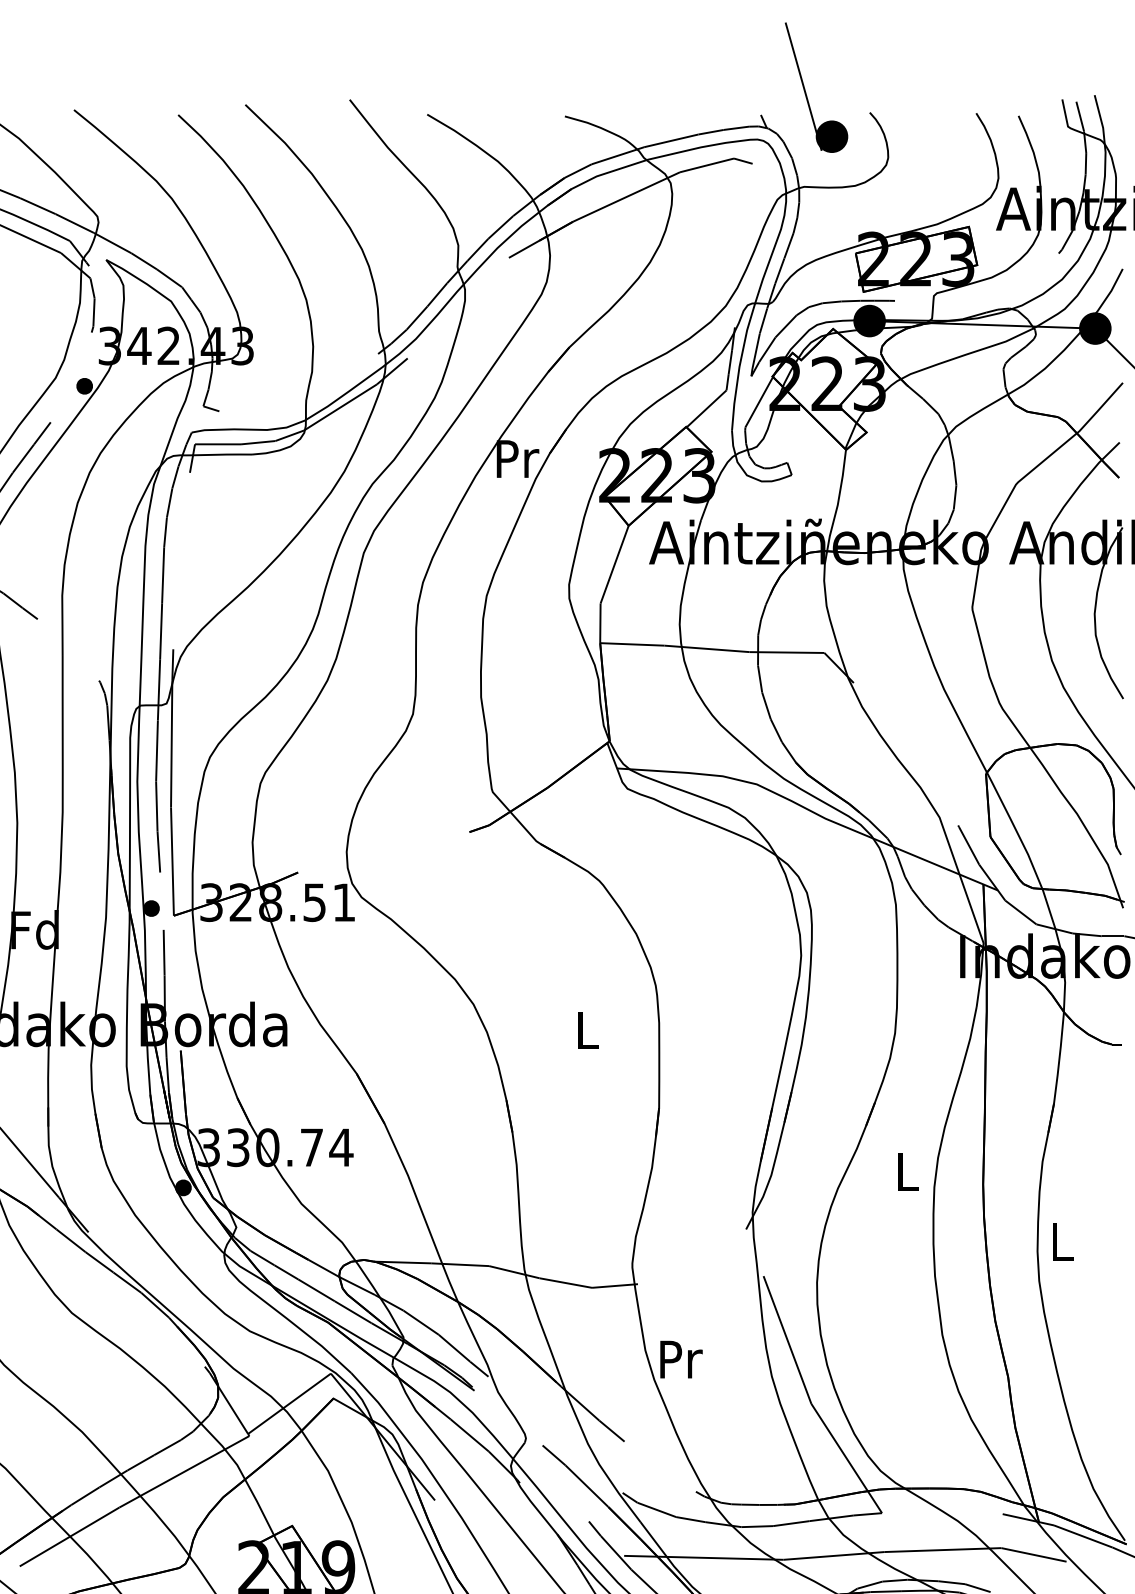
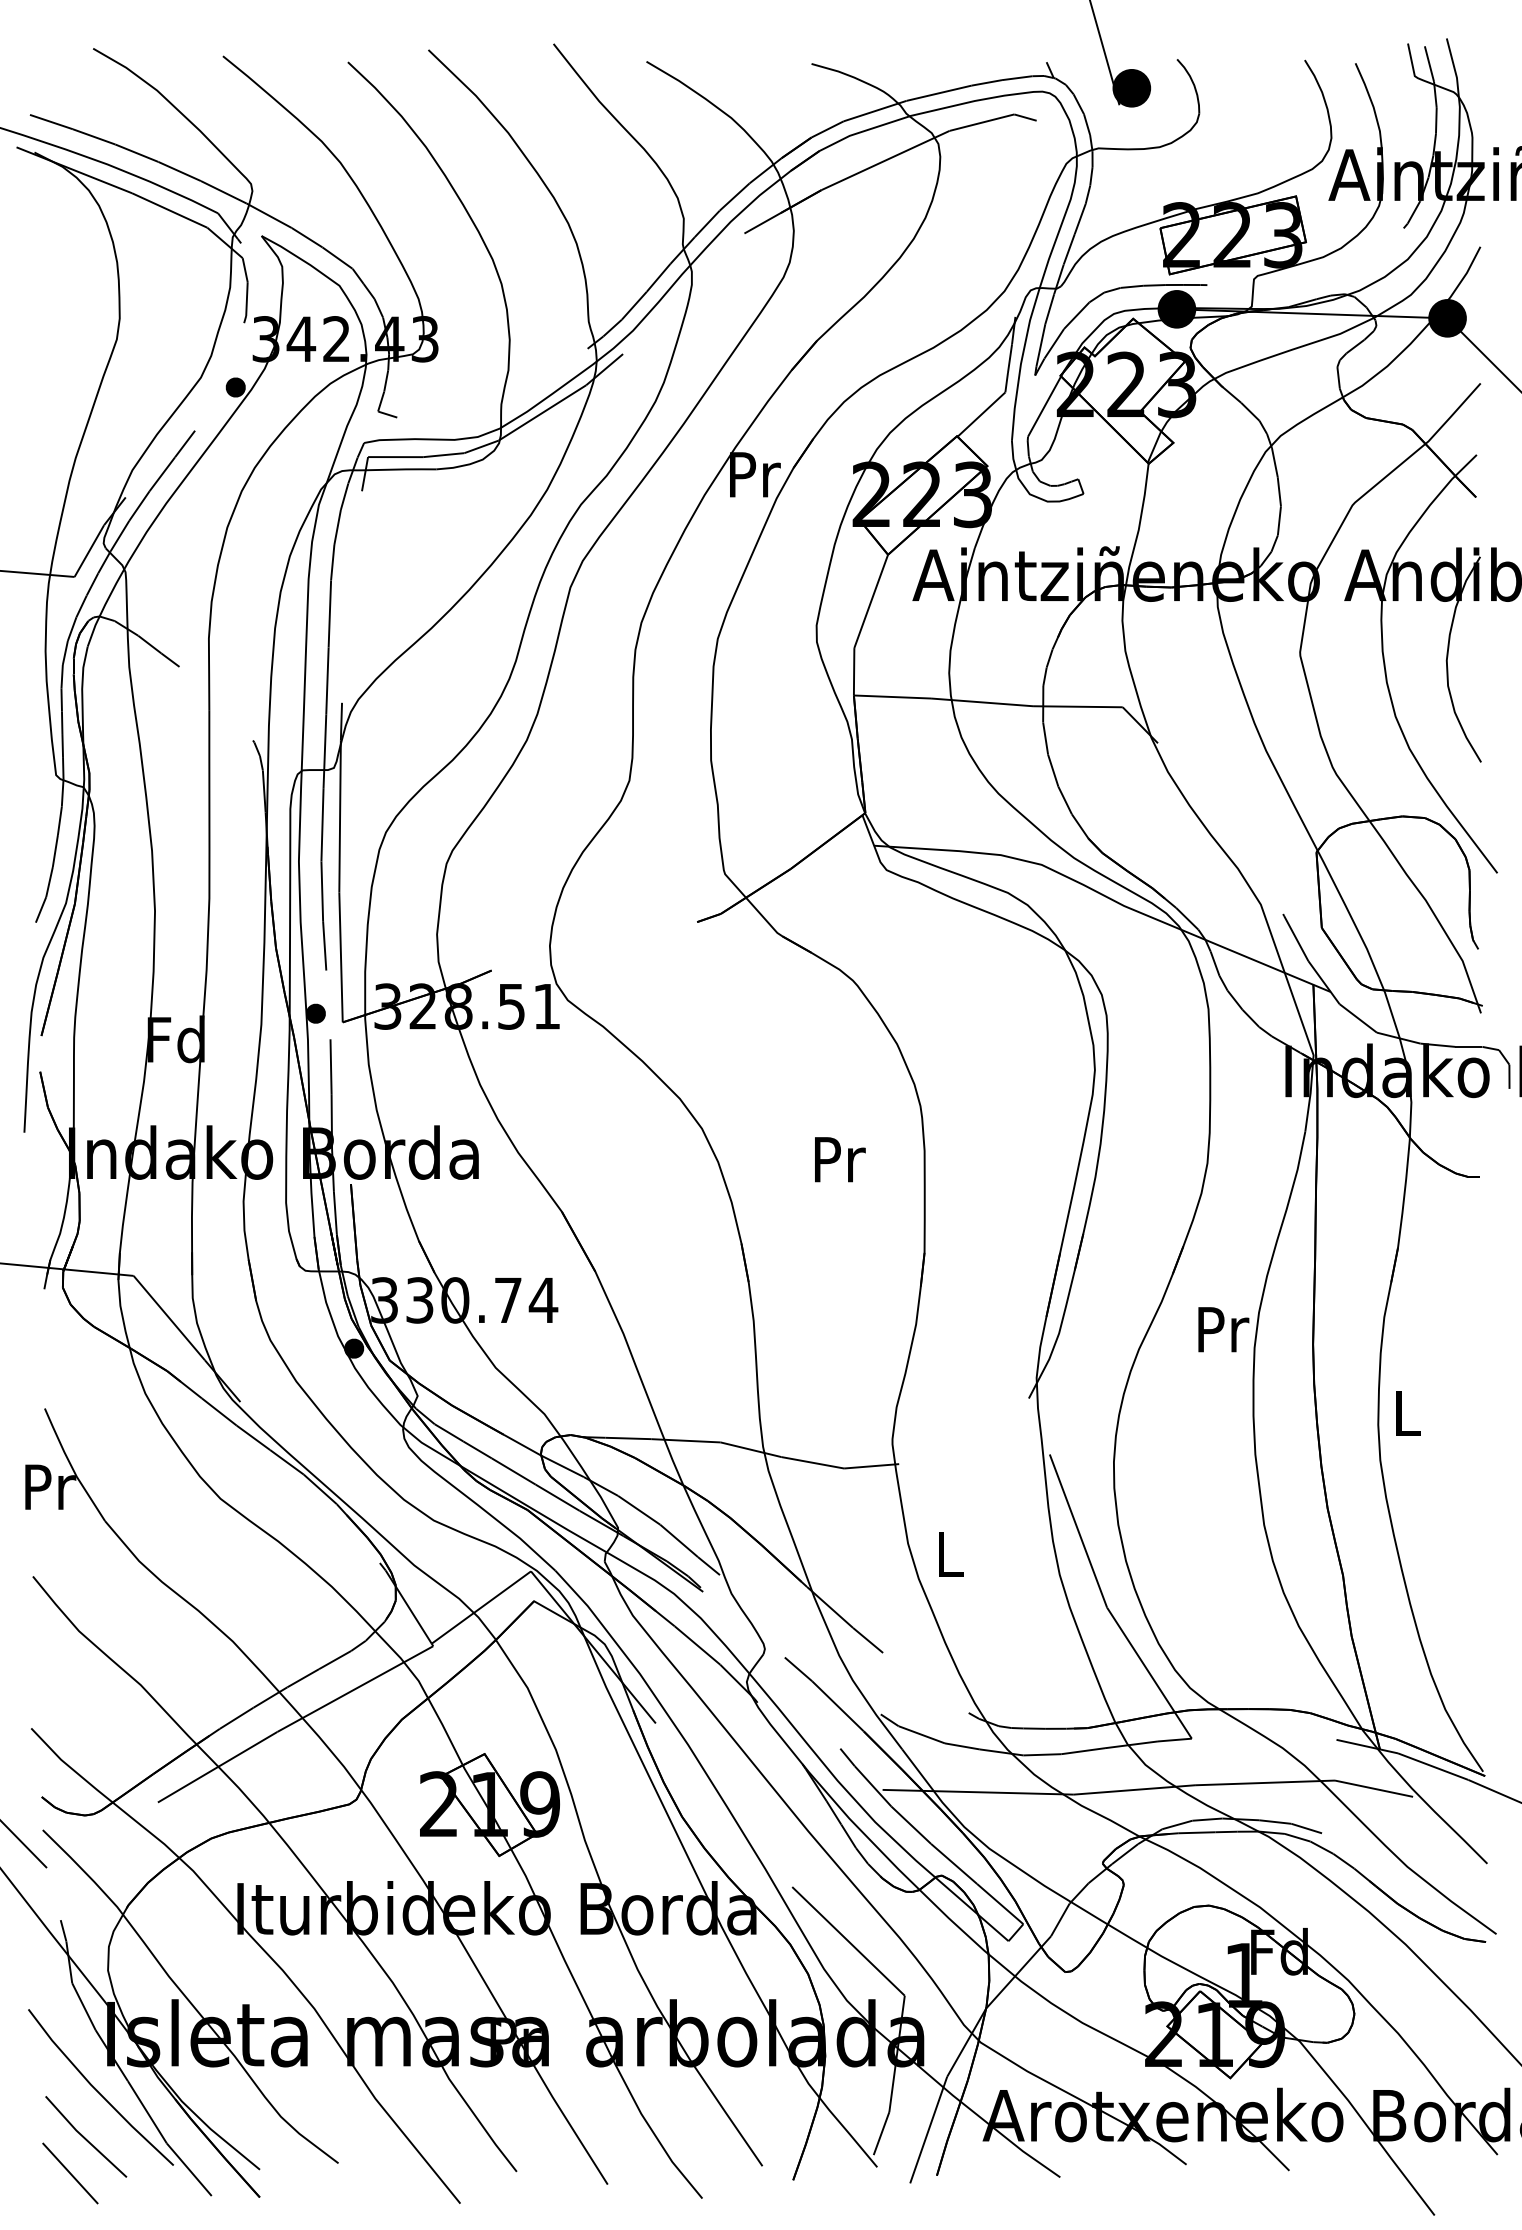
text: (589, 1030) -> (840, 1159), L -> Pr
text: (908, 1171) -> (1223, 1329), L -> Pr
text: (681, 1359) -> (951, 1554), Pr -> L

